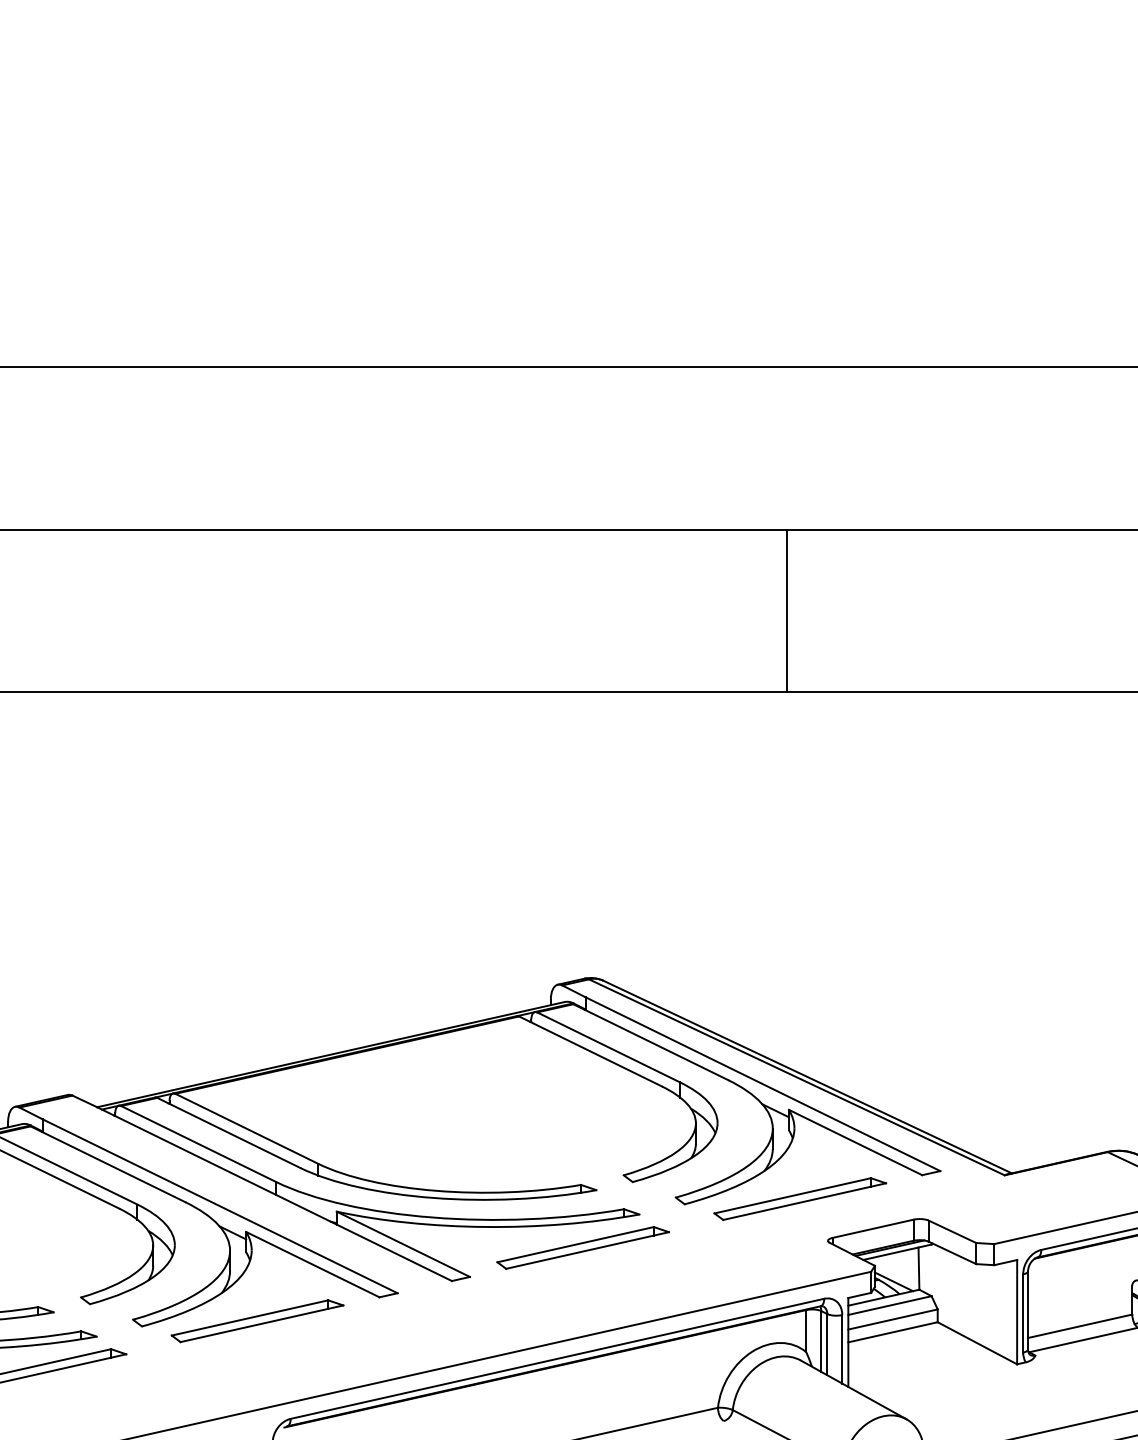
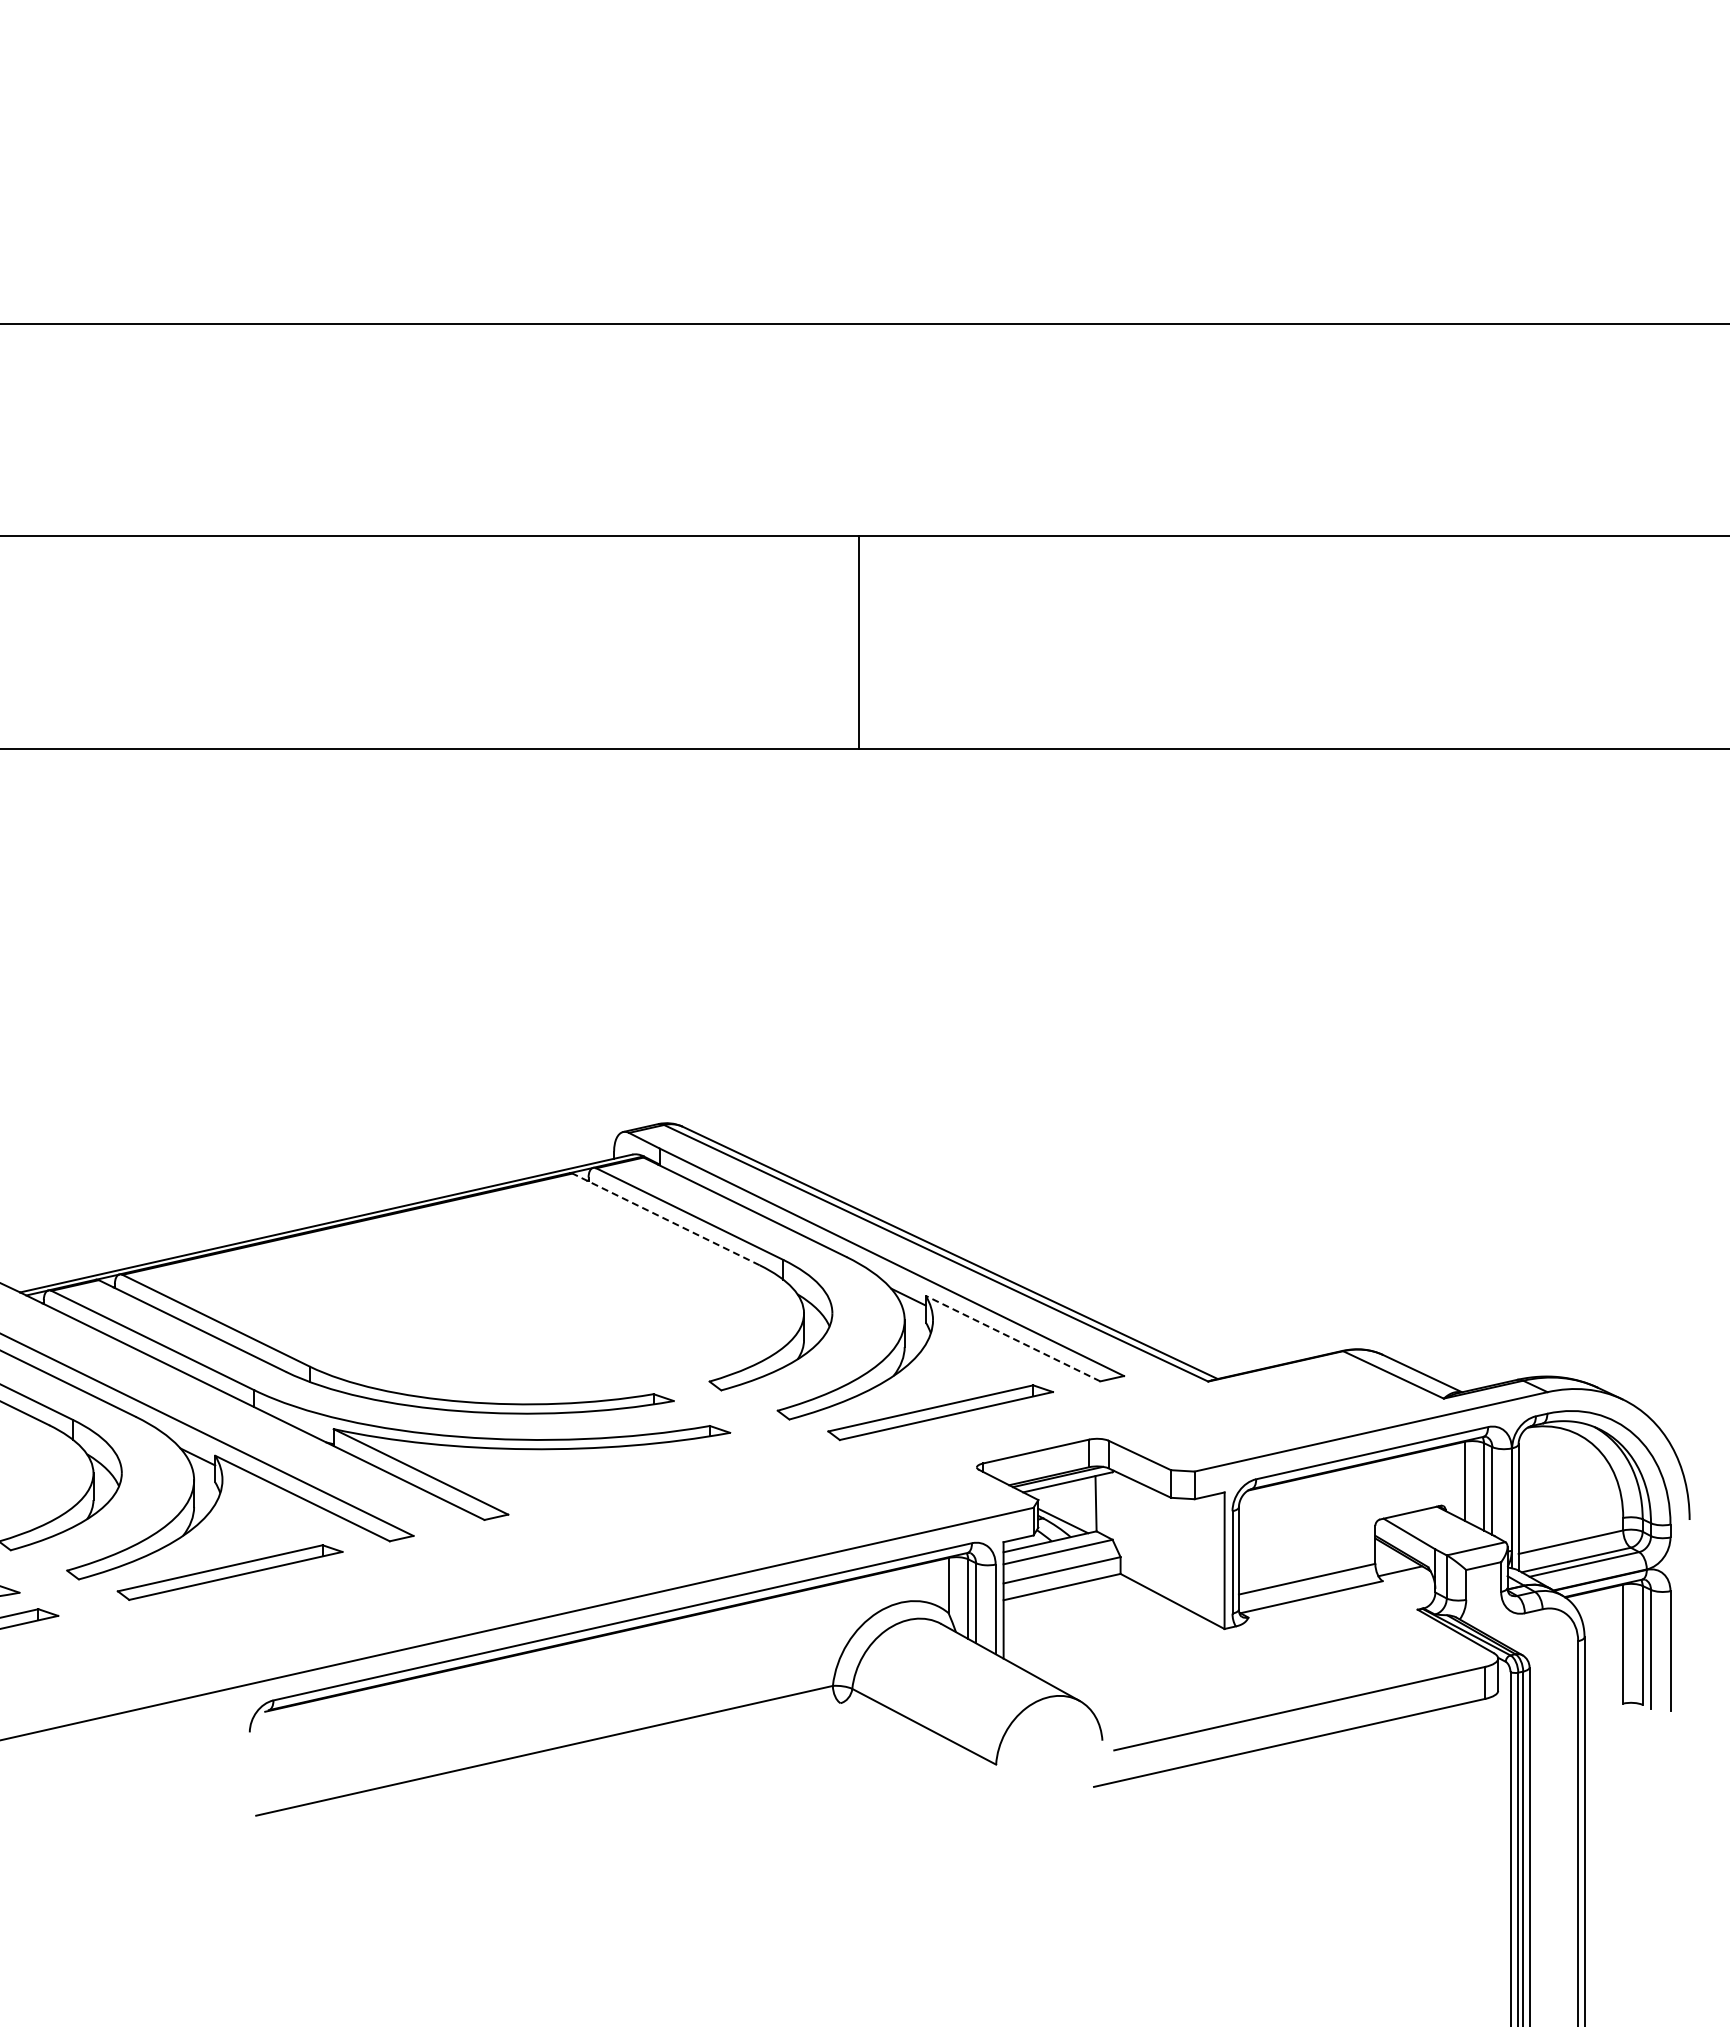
line: (787, 610) -> (859, 642), moved
line: (590, 1051) -> (665, 1219), solid -> dashed
line: (855, 1142) -> (1012, 1338), solid -> dashed
part: (583, 1247) -> (656, 1476), removed

